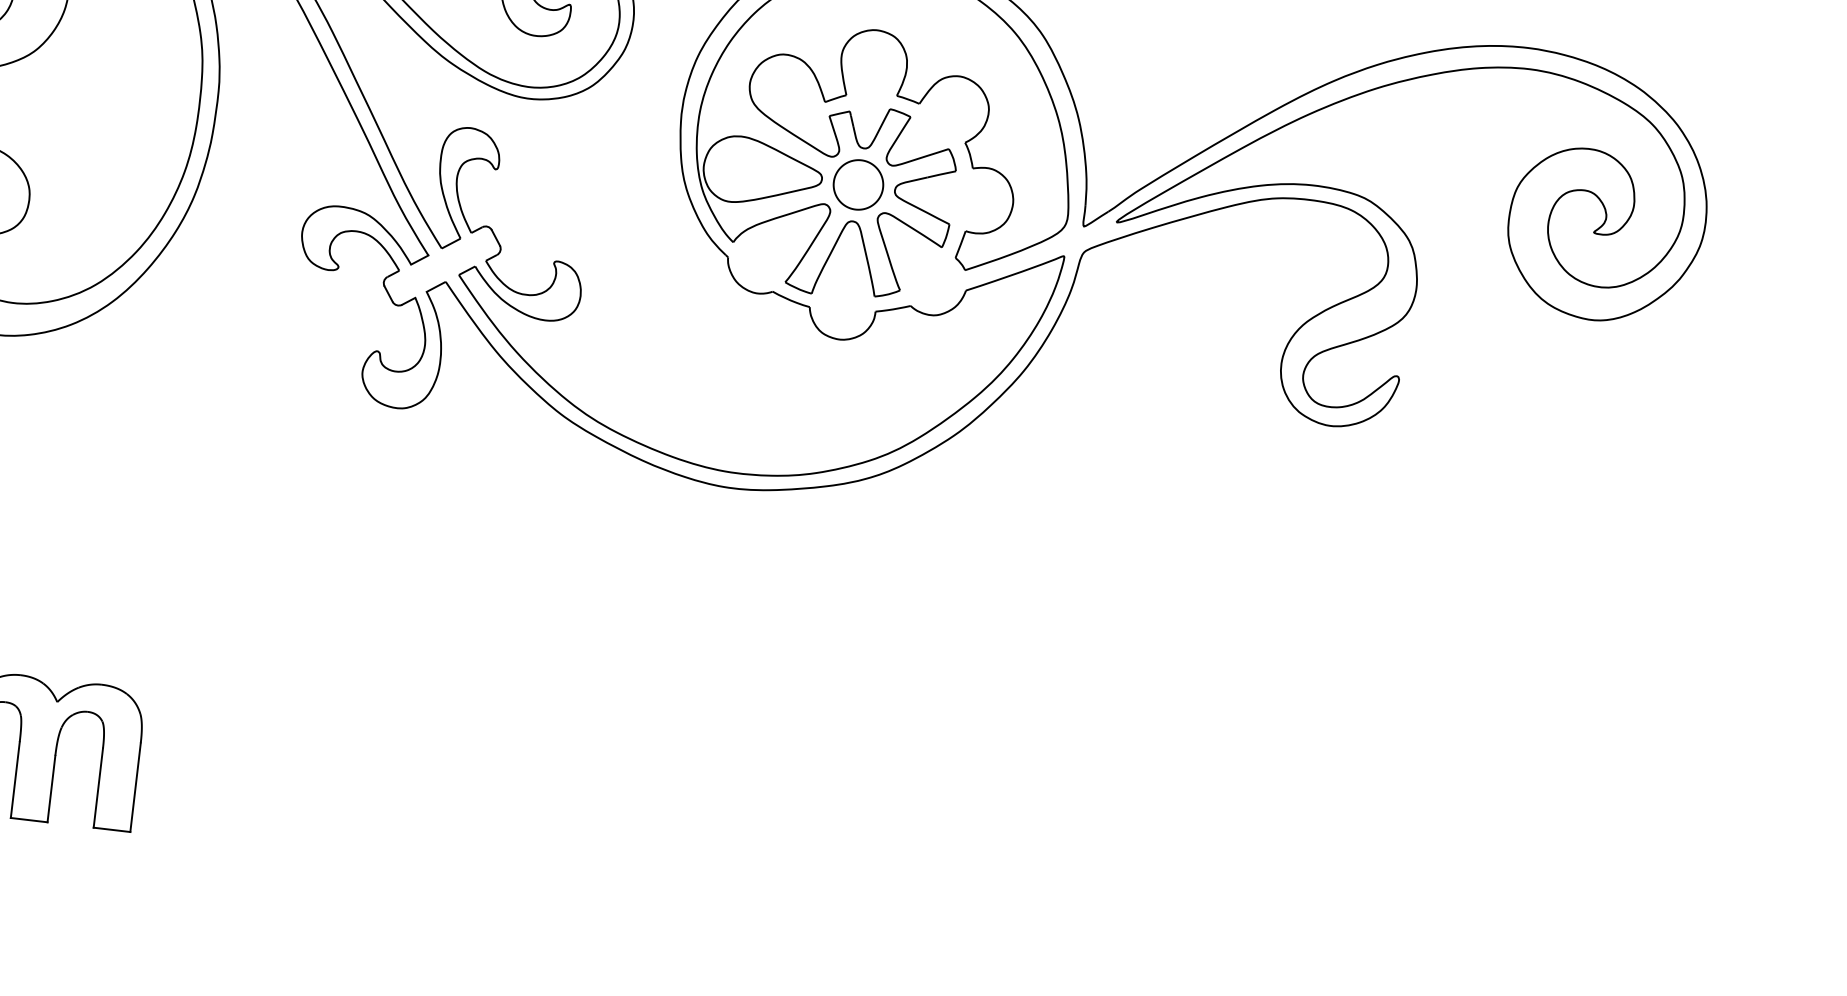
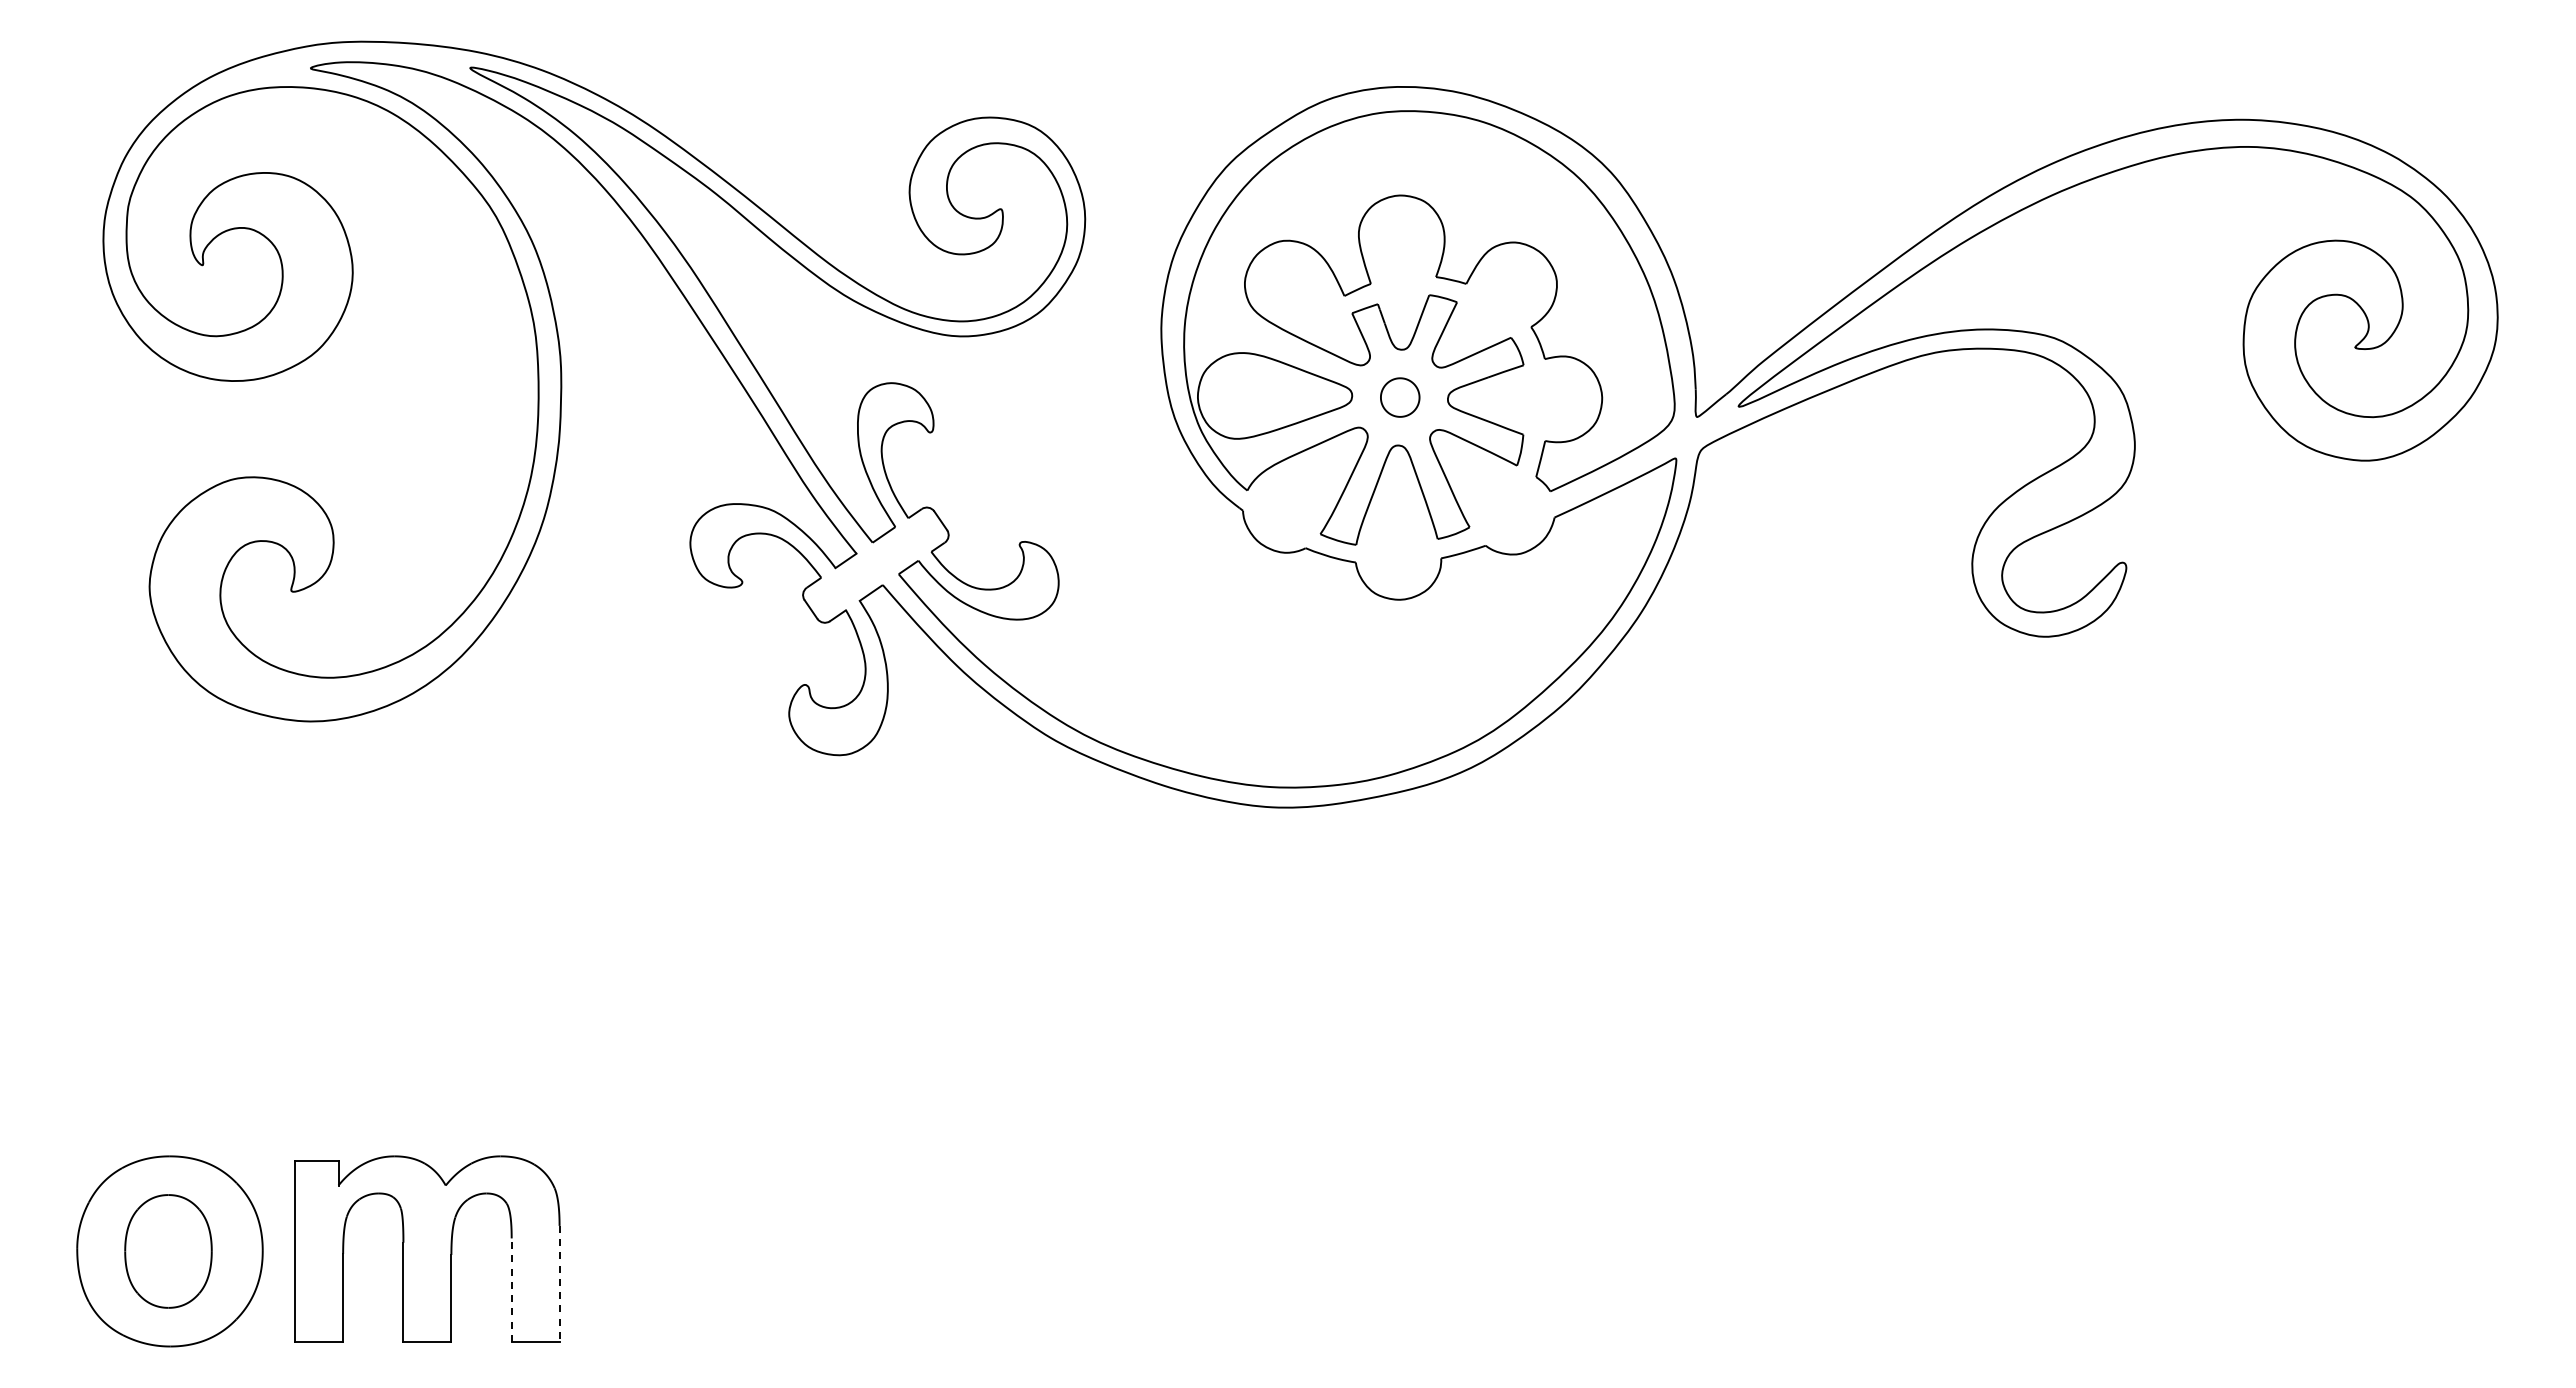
part: (858, 184) -> (1400, 397), size x0.6
line: (135, 787) -> (559, 1283), solid -> dashed
line: (98, 788) -> (511, 1290), solid -> dashed

